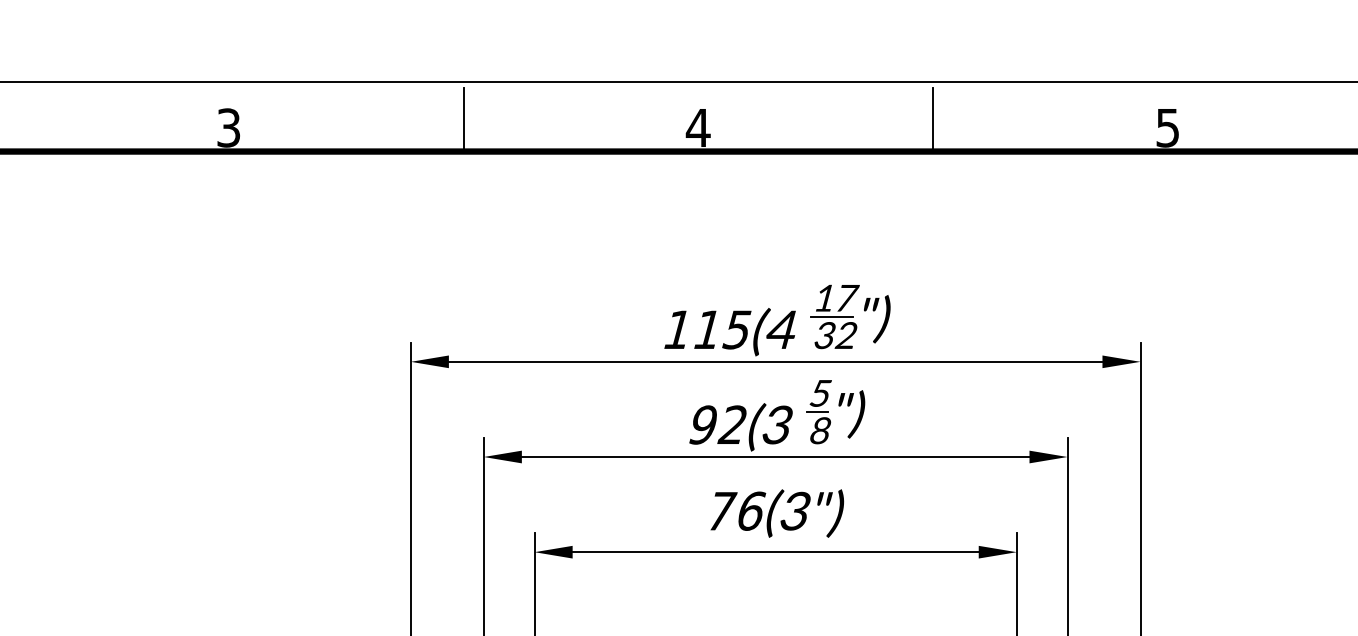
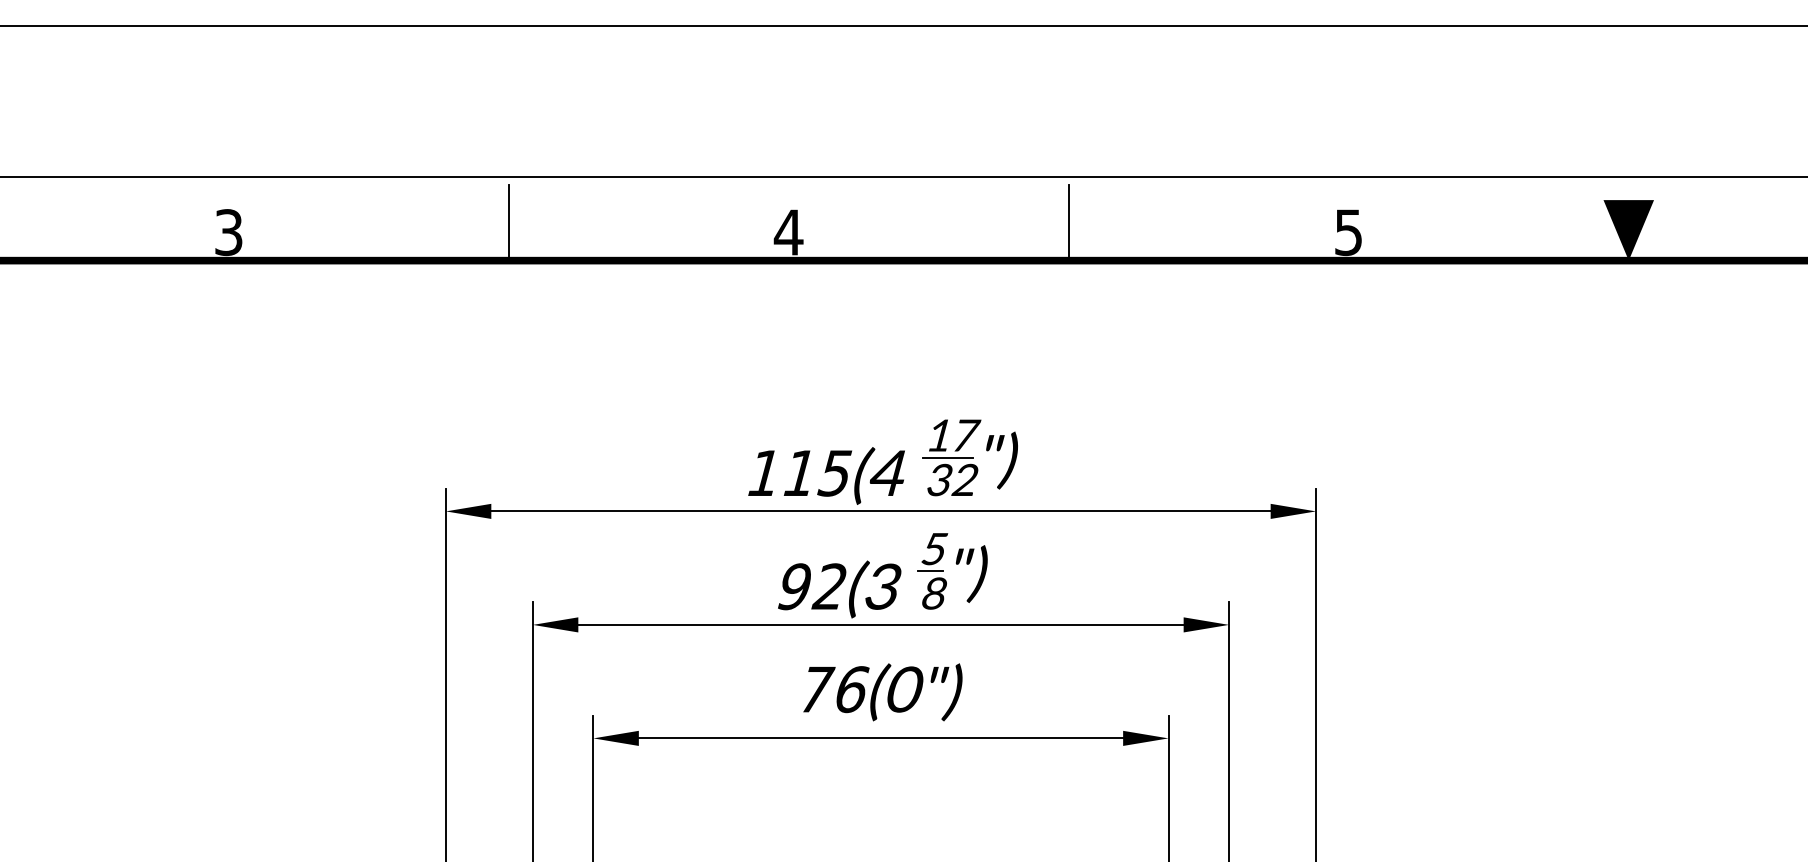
text: (795, 511) -> (904, 689), (3") -> (0")

